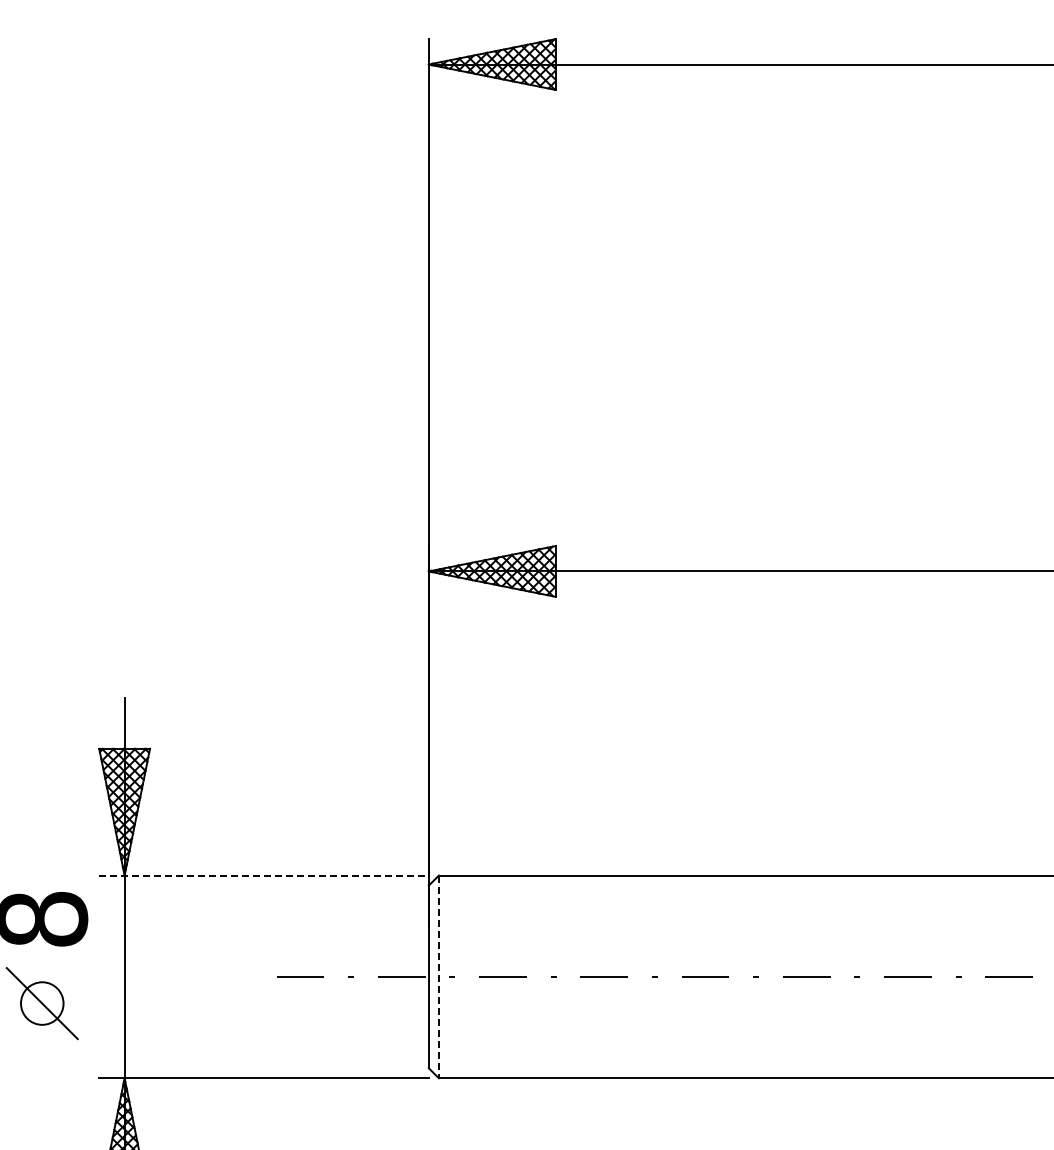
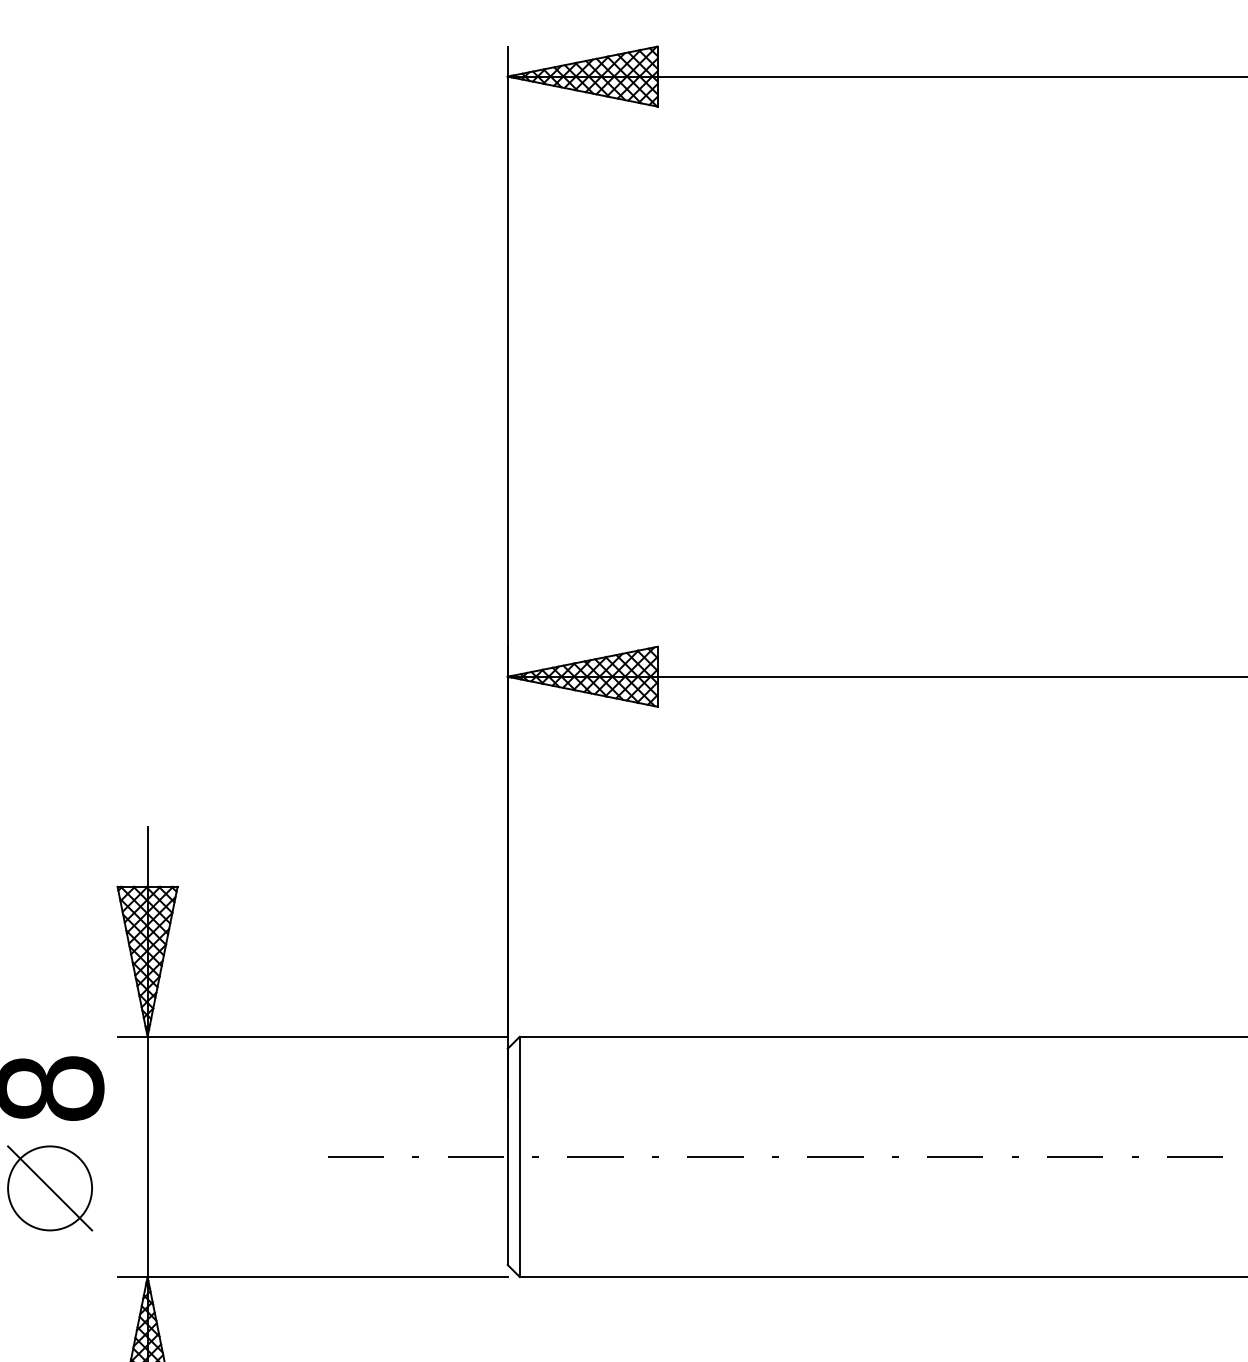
line: (264, 875) -> (313, 1036), dashed -> solid
line: (438, 977) -> (519, 1157), dashed -> solid
circle: (41, 1003) -> (49, 1188), size x1.67

